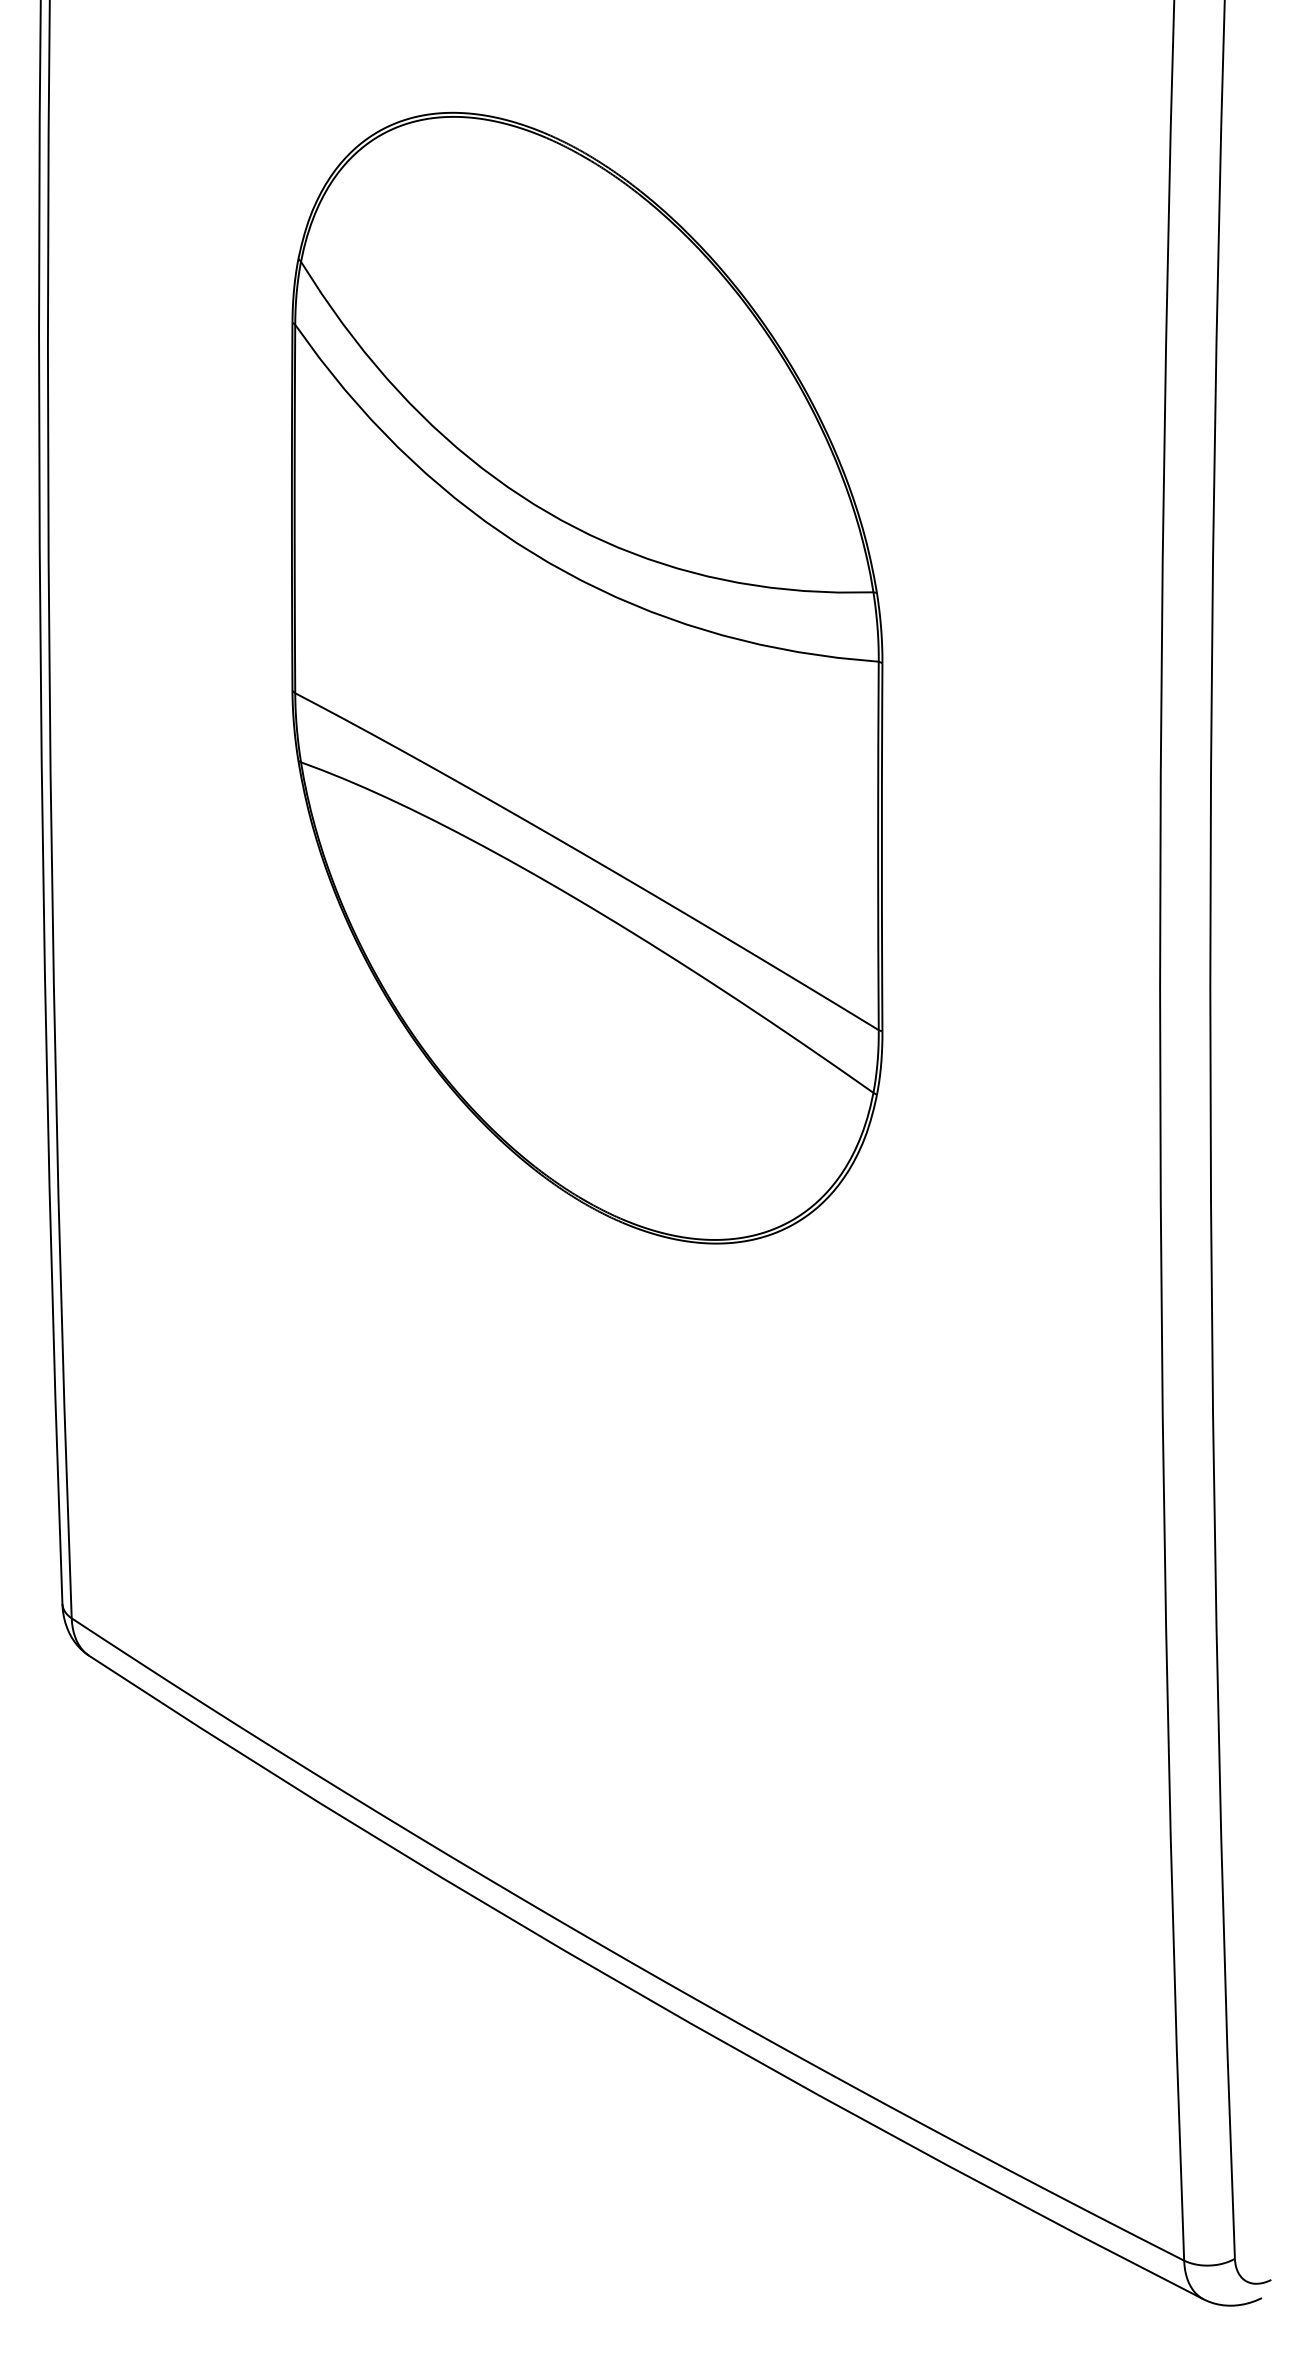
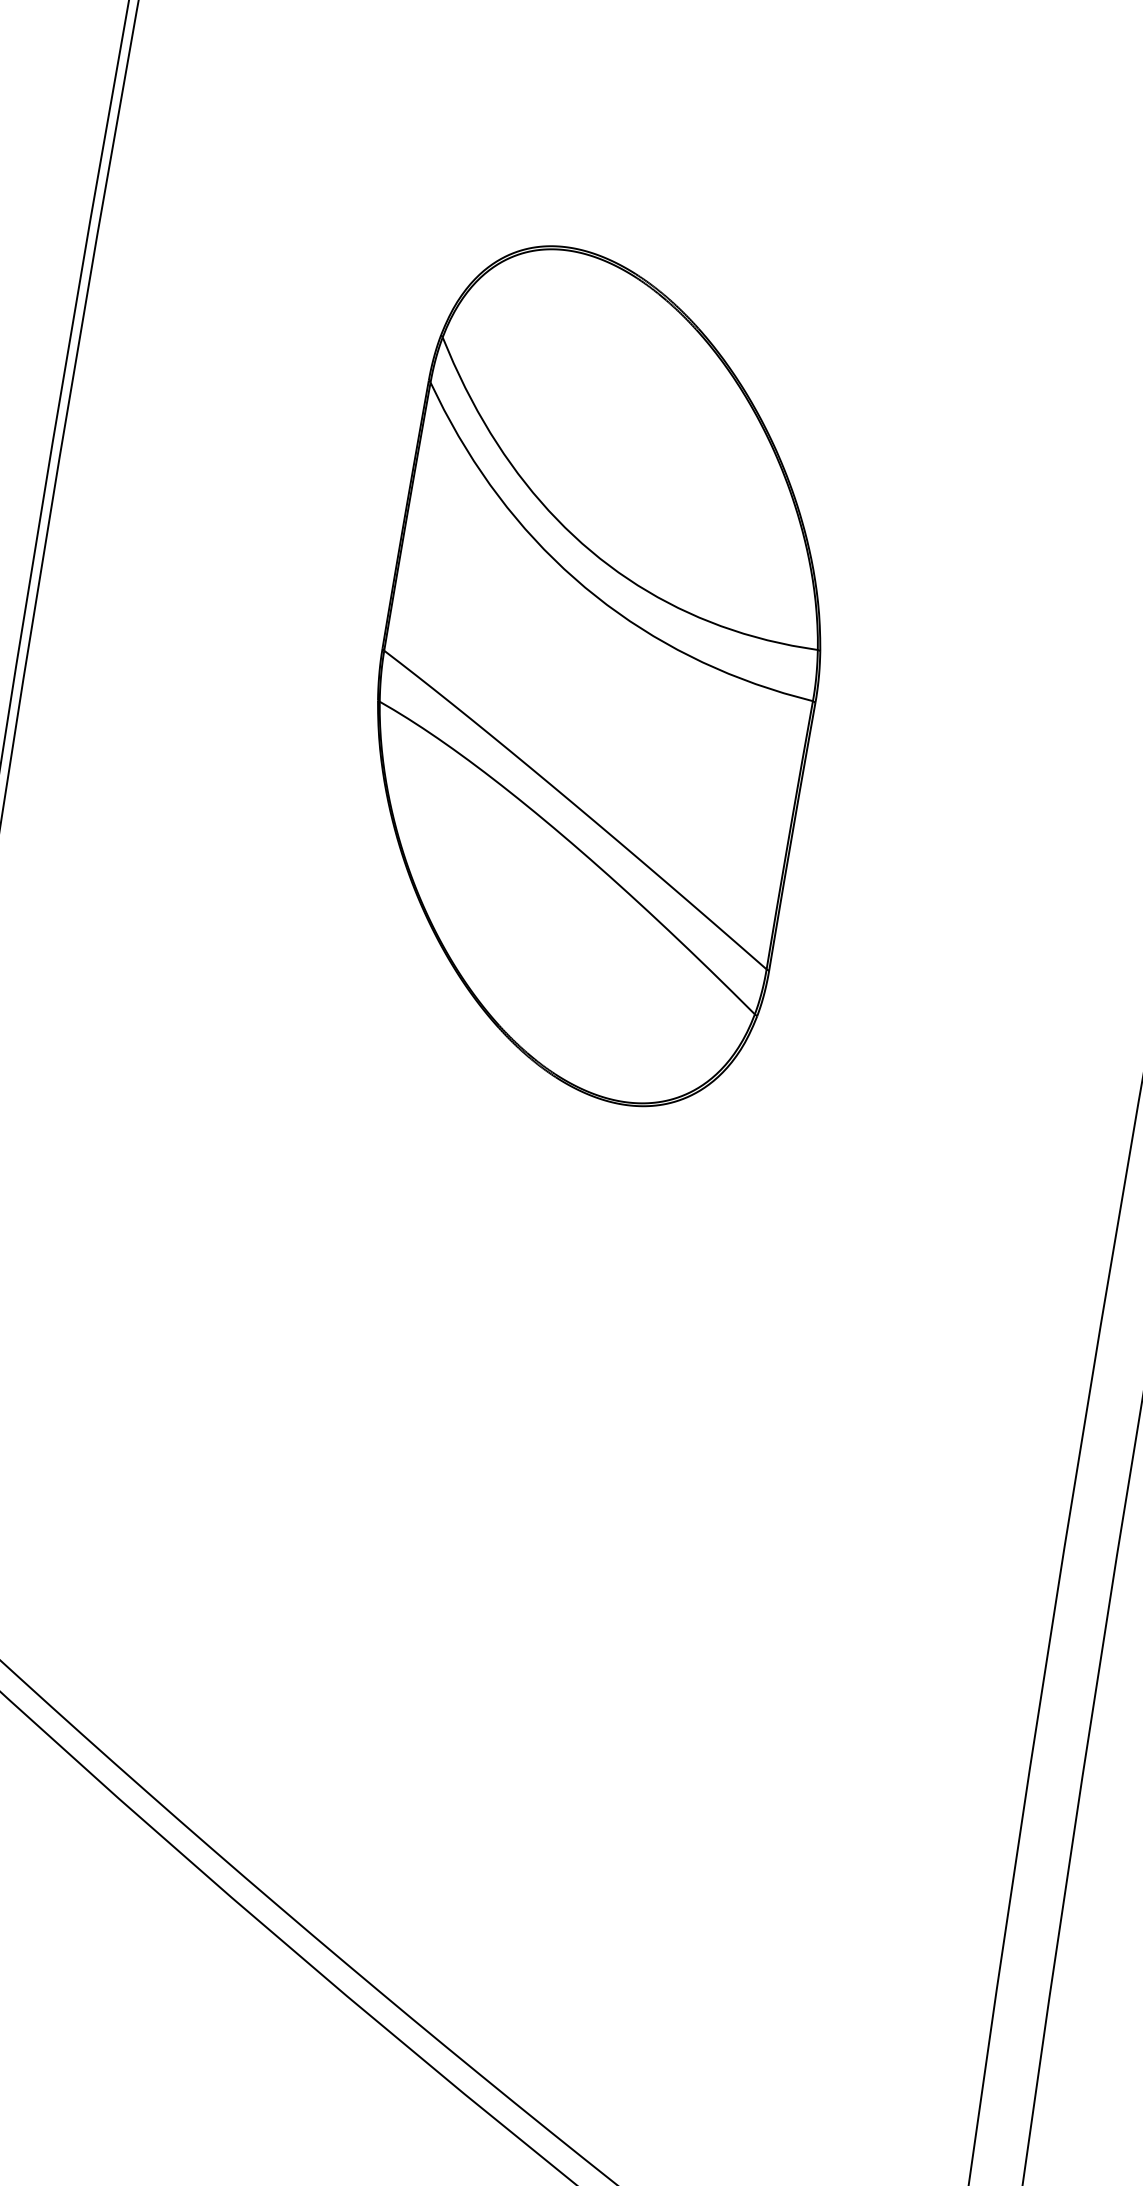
part: (587, 677) -> (598, 675), size x0.7

